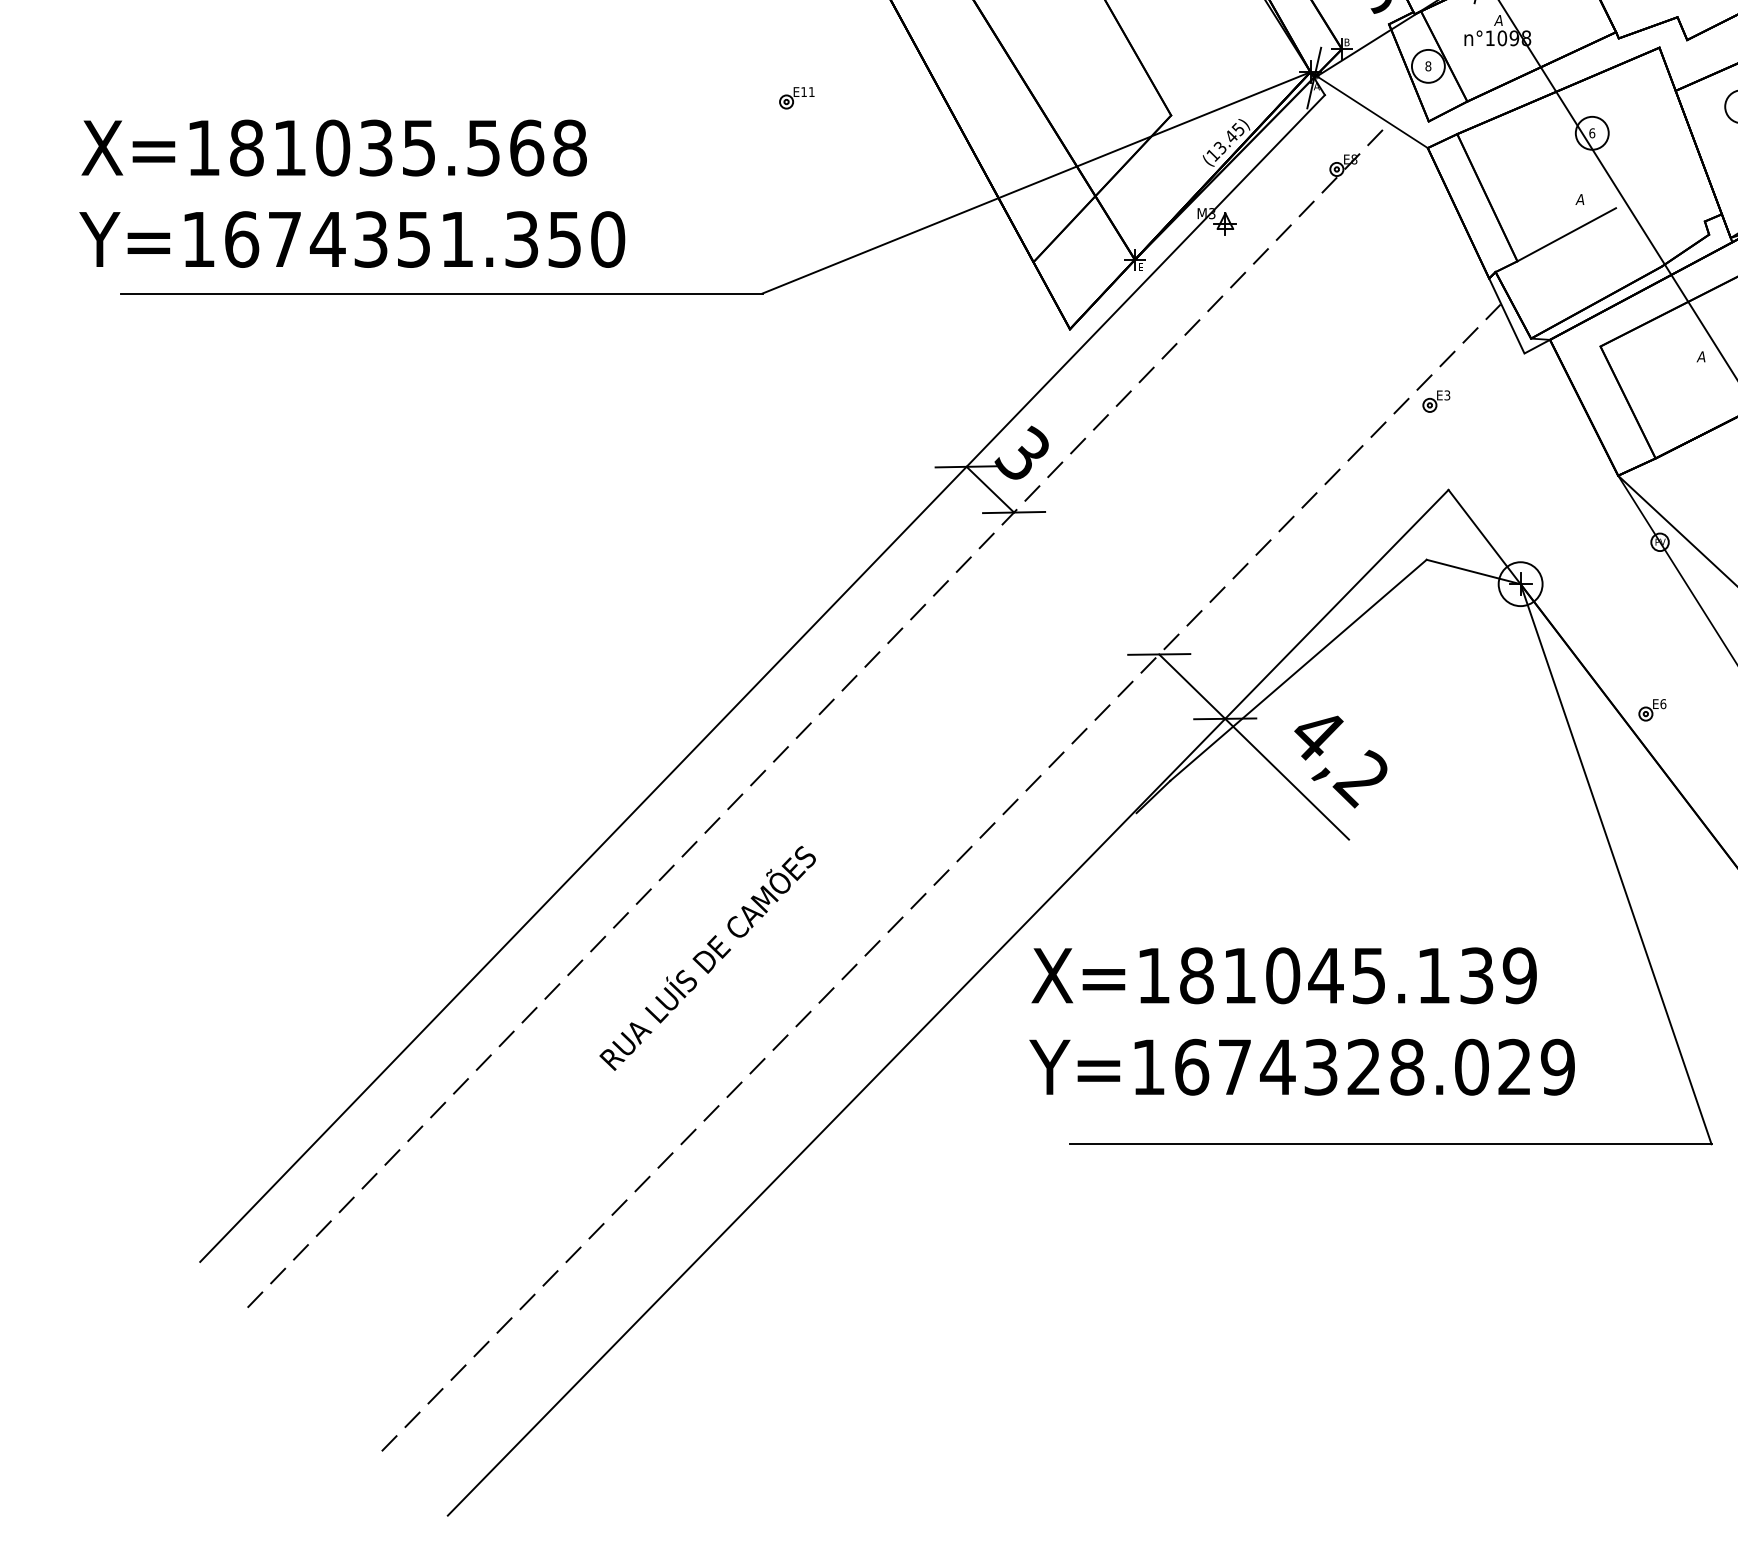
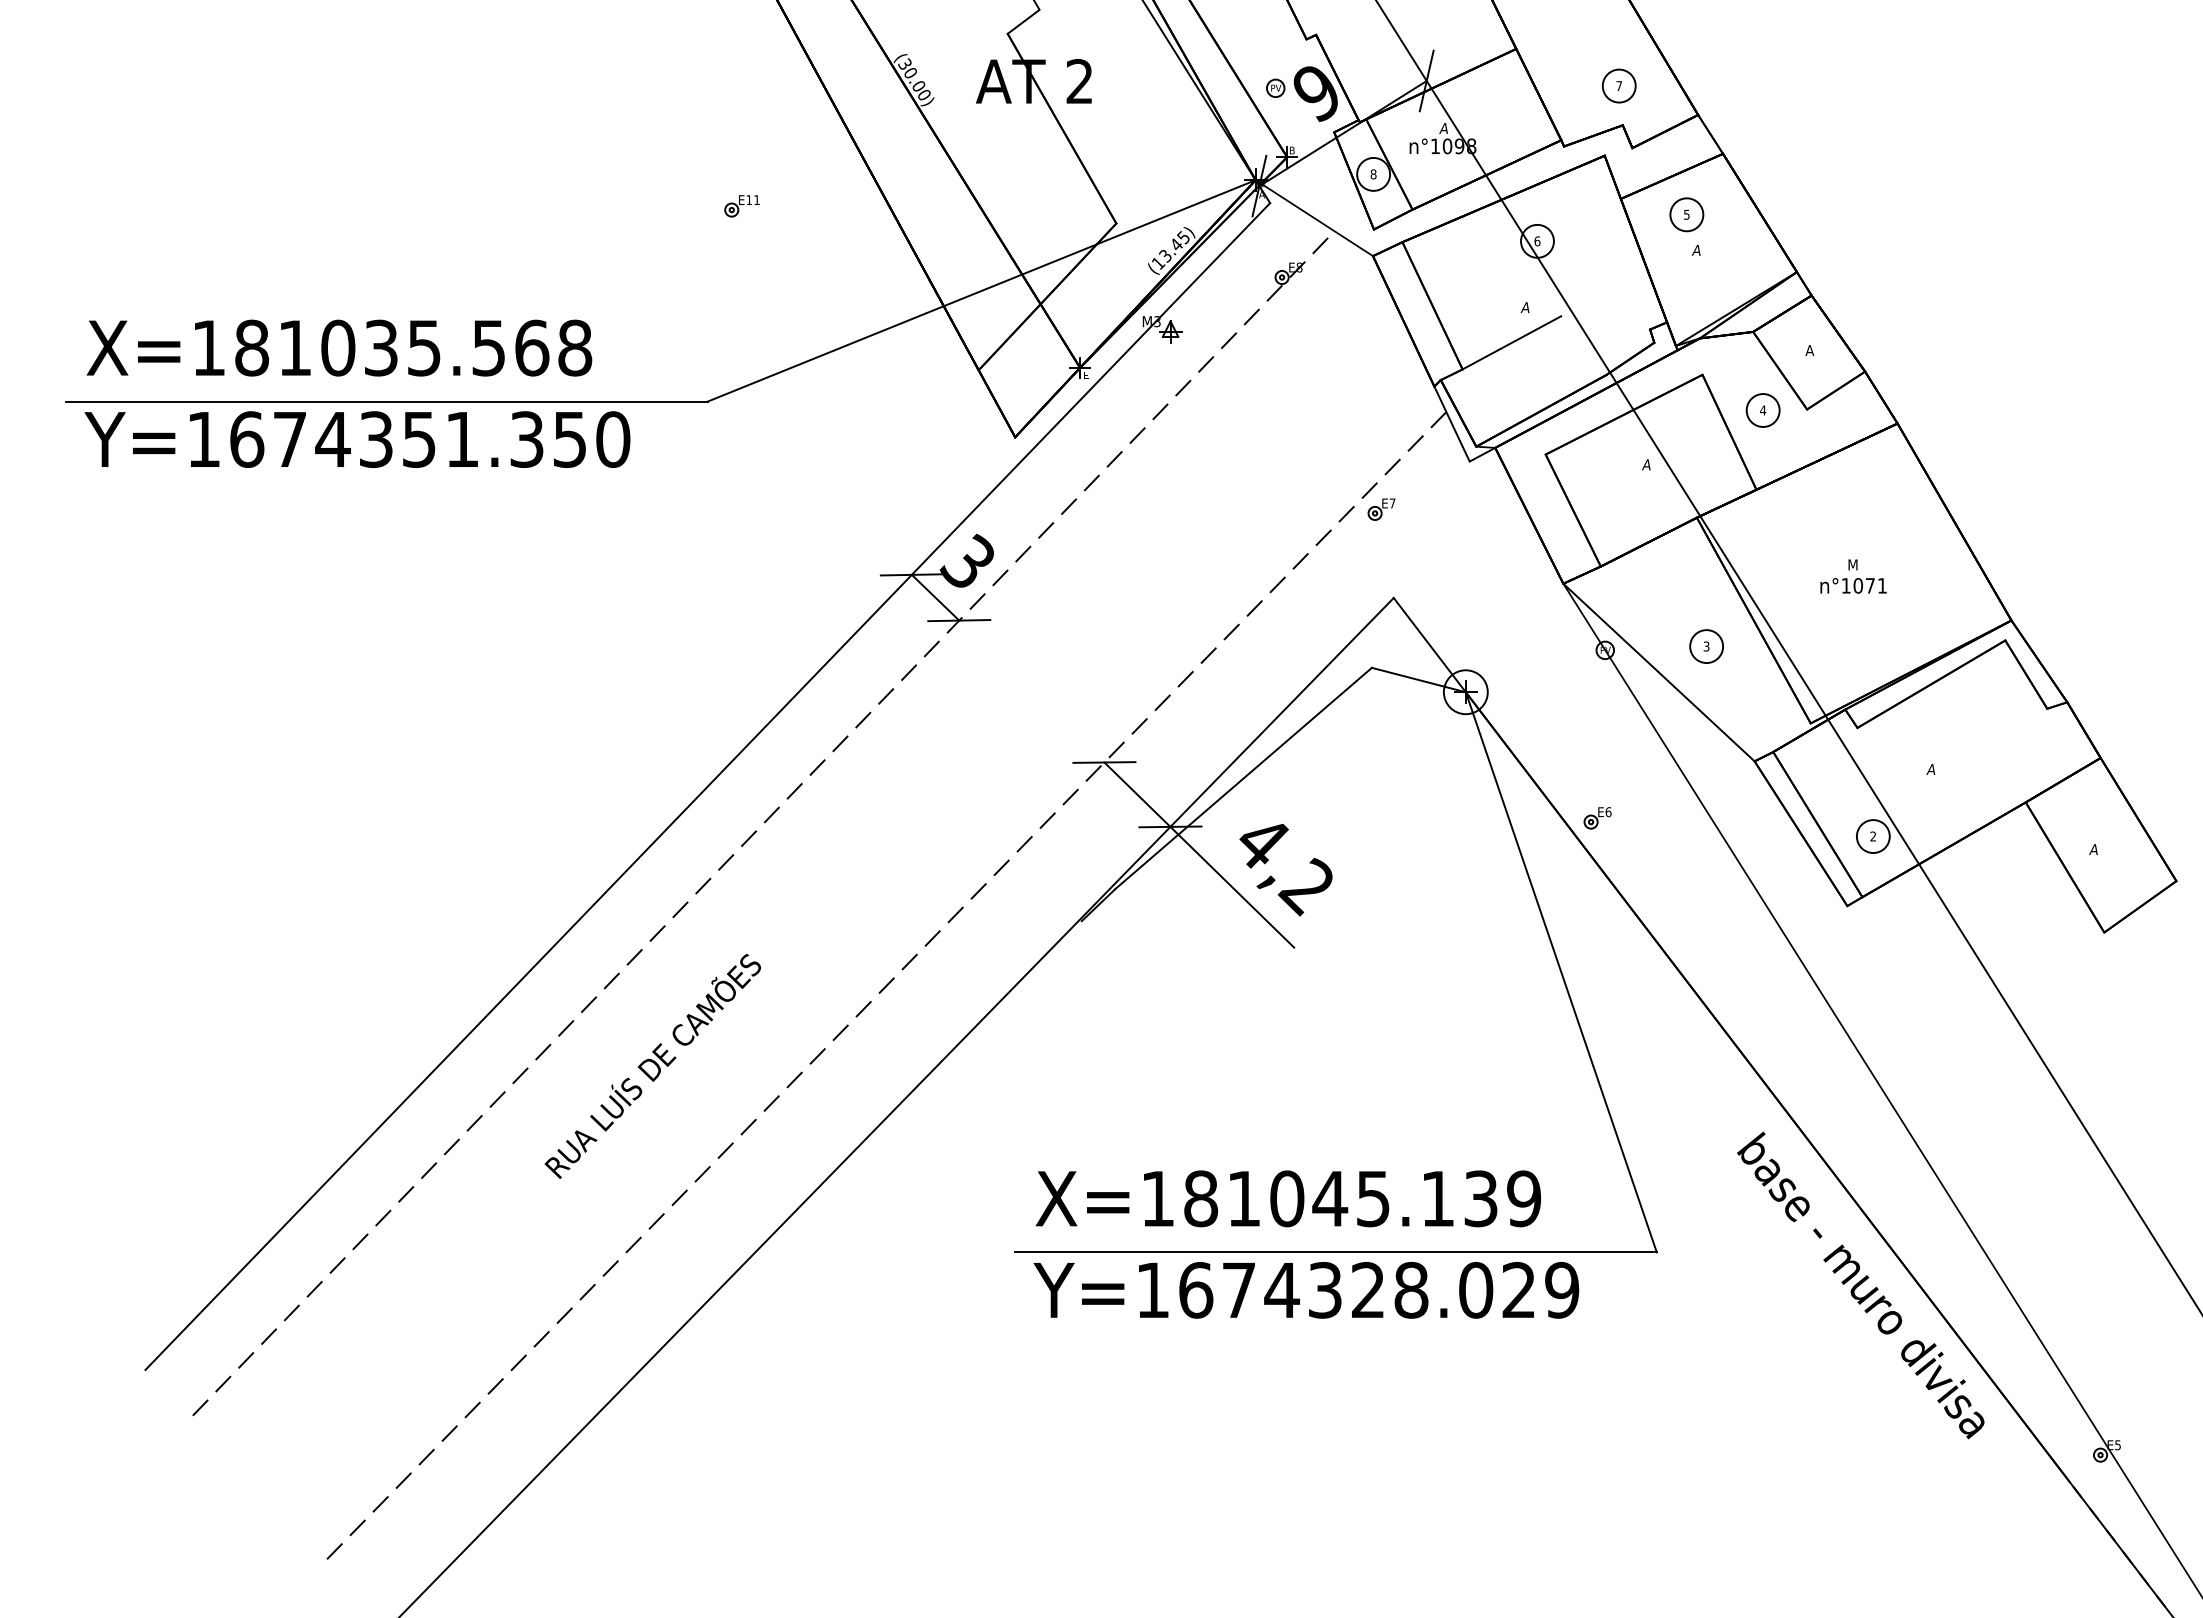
text: (352, 193) -> (357, 393), moved
text: (1447, 395) -> (1392, 503), E3 -> E7
text: (1302, 1021) -> (1306, 1244), moved

